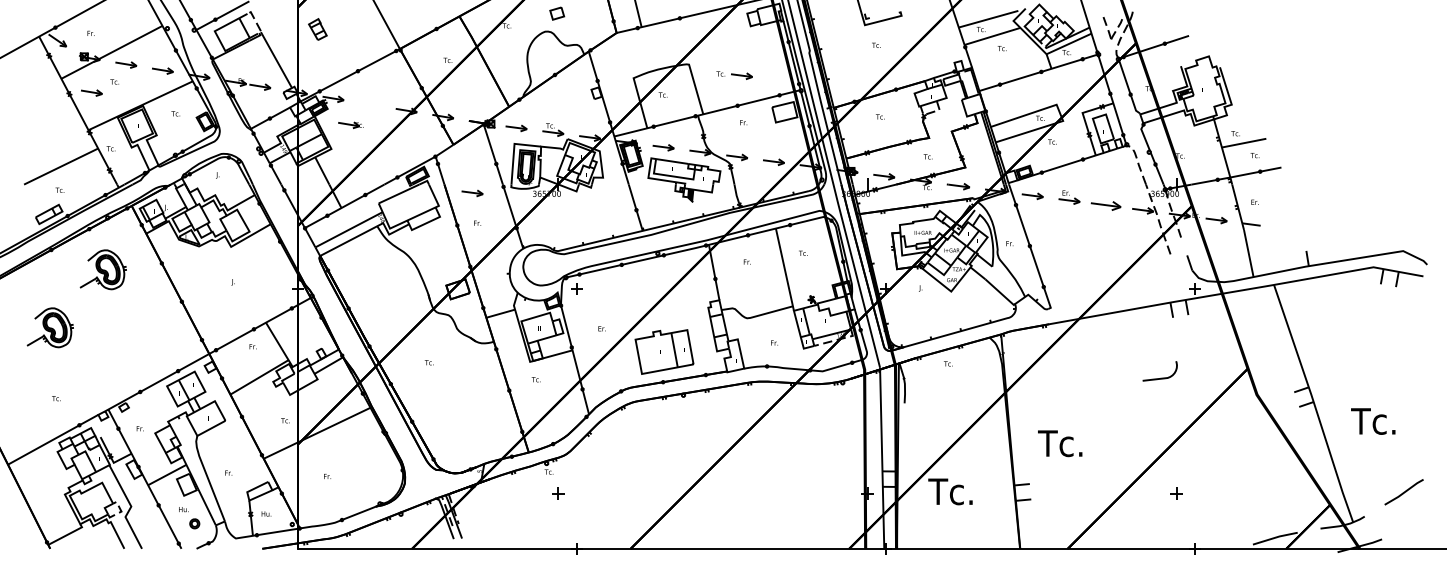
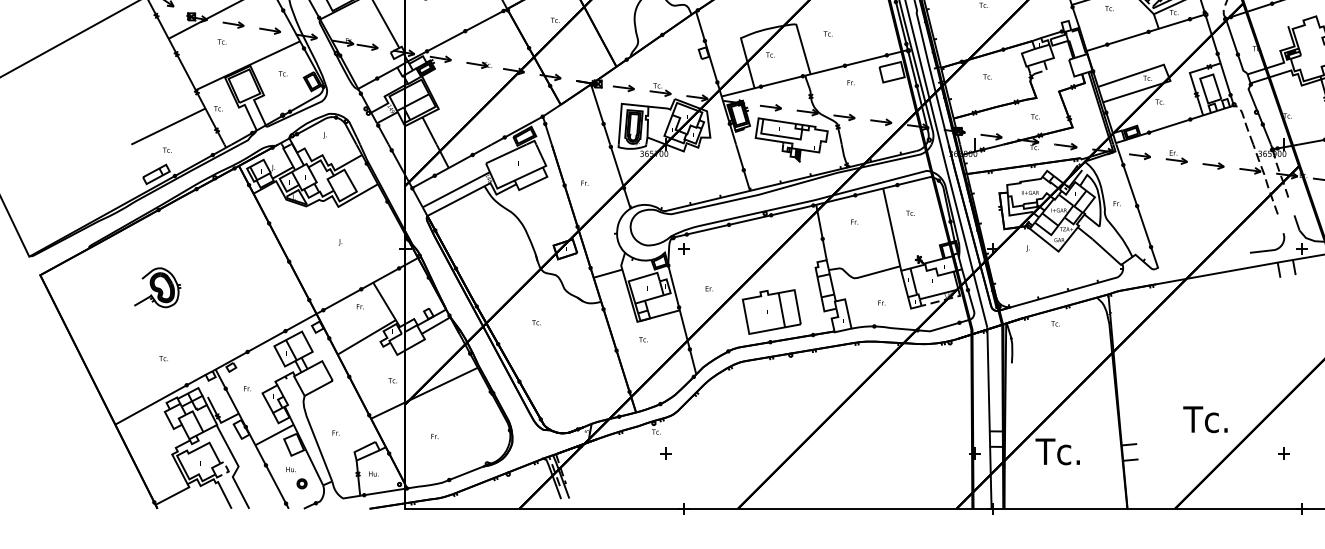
part: (741, 75) -> (848, 35), removed
part: (91, 92) -> (198, 52), removed
part: (350, 124) -> (478, 64), moved
part: (472, 193) -> (579, 153), removed
part: (1106, 205) -> (1213, 165), size x0.71
part: (102, 269) -> (209, 229), removed
curve: (1160, 377) -> (1267, 249), moved
text: (1060, 443) -> (1205, 419), moved

